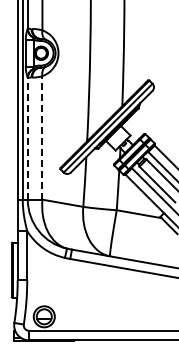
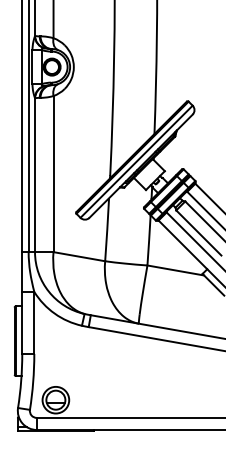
line: (42, 137) -> (53, 173), dashed -> solid
line: (27, 138) -> (34, 174), dashed -> solid

